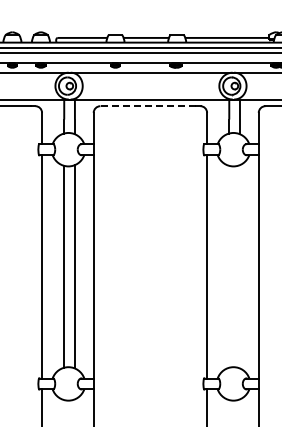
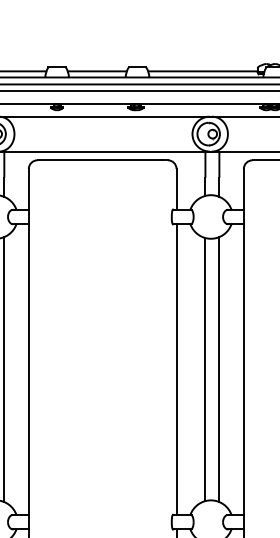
line: (148, 106) -> (100, 160), dashed -> solid
line: (229, 266) -> (205, 369), added
line: (239, 266) -> (218, 369), added

